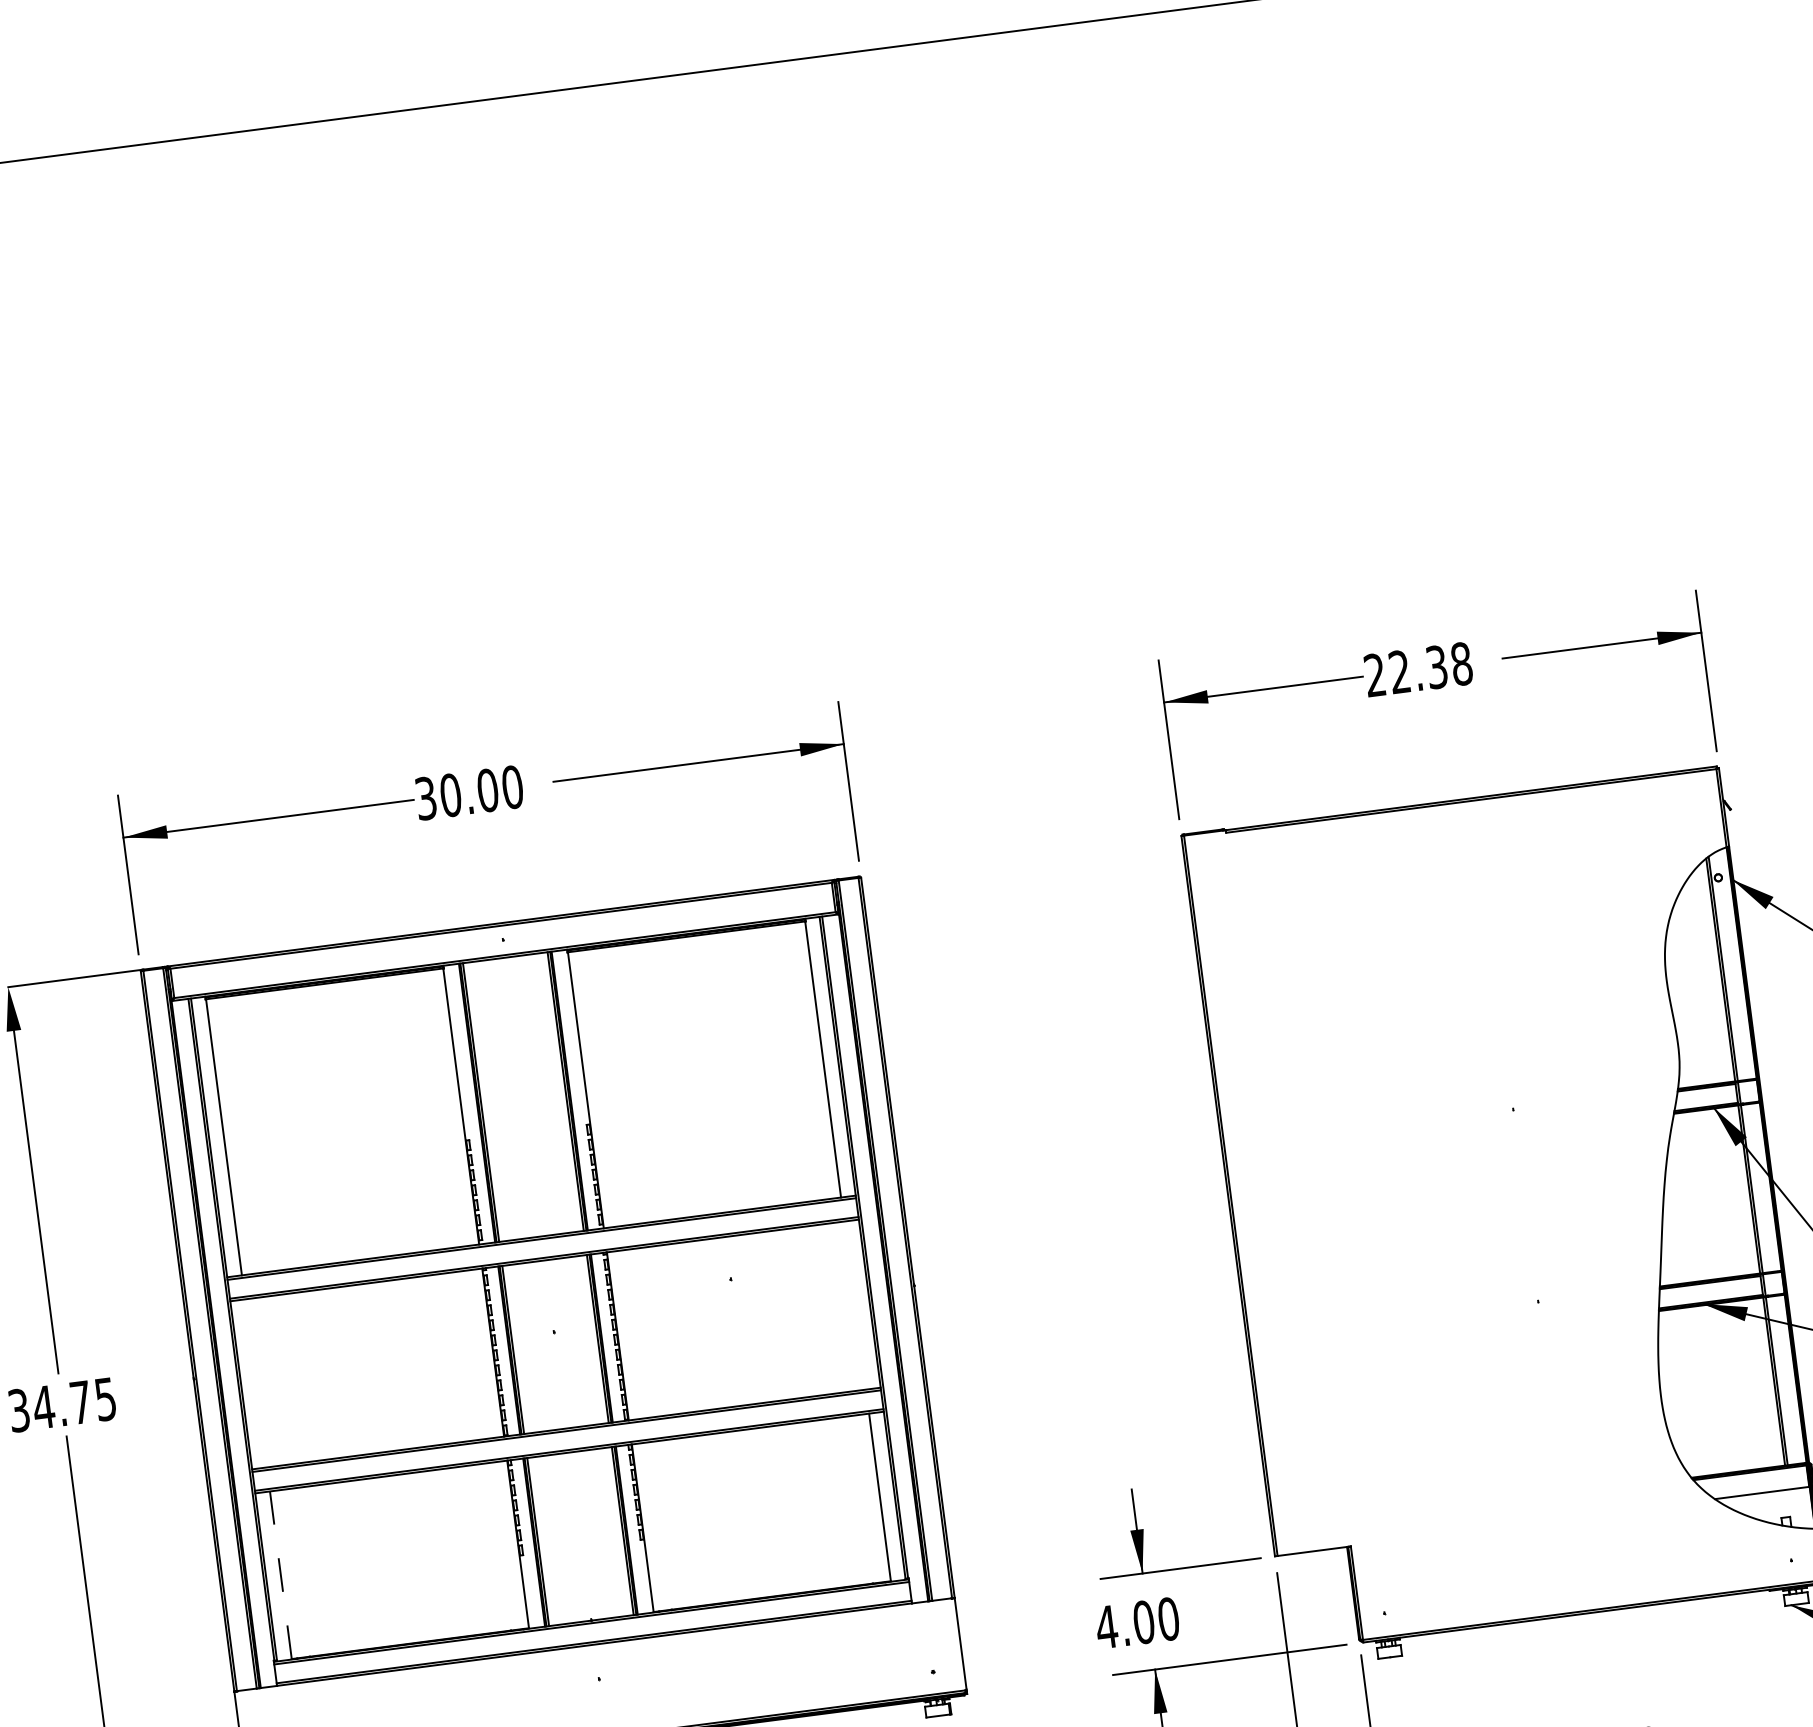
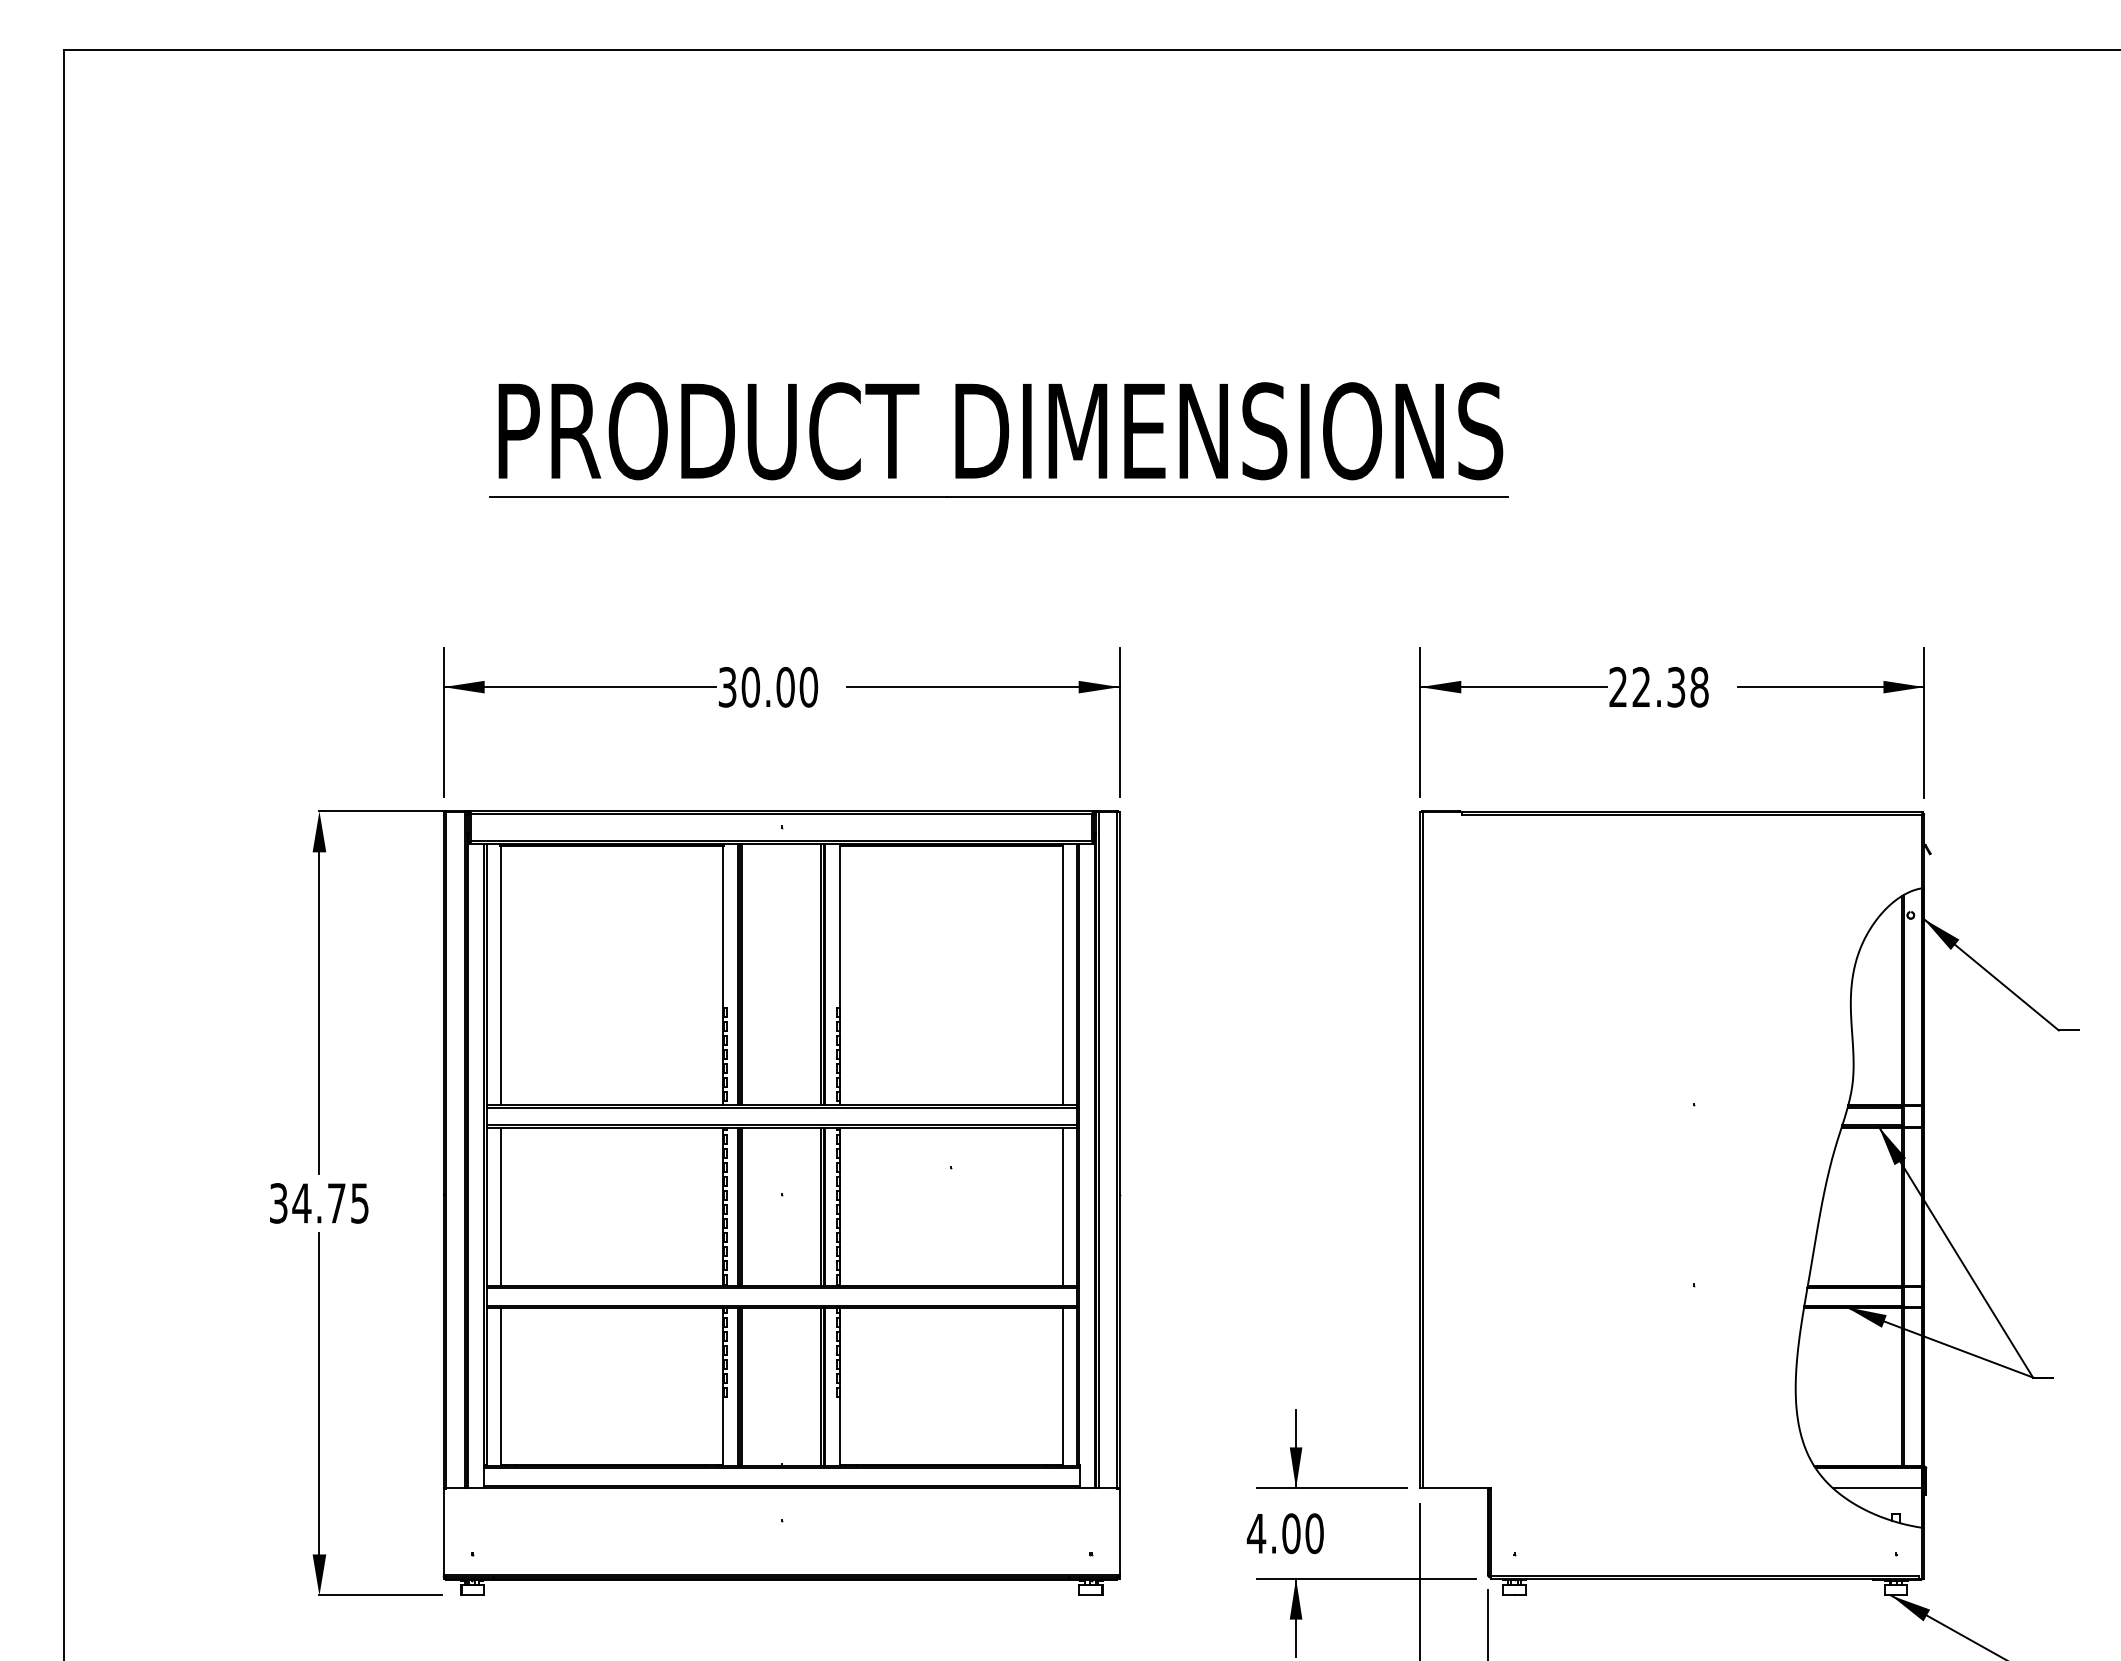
part: (680, 496) -> (998, 439), added
line: (854, 1305) -> (1062, 1206), added
line: (255, 1383) -> (500, 1206), added
line: (280, 1574) -> (500, 1386), dashed -> solid

